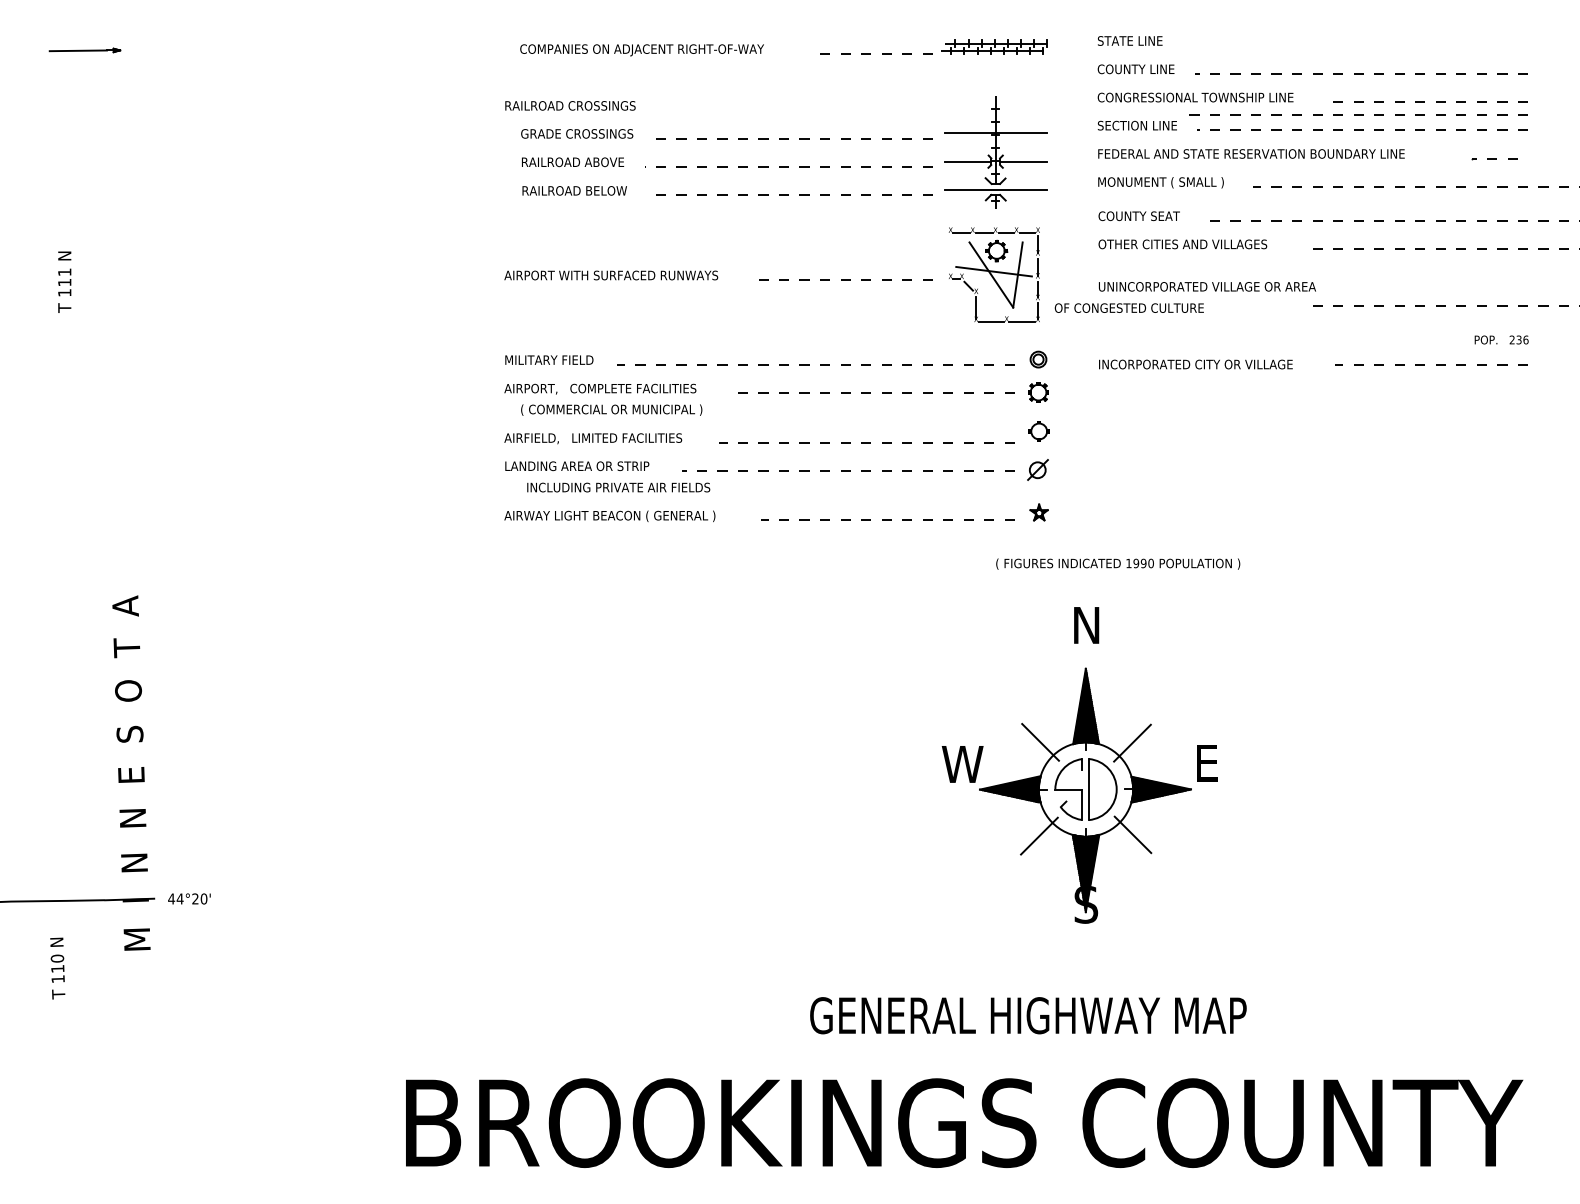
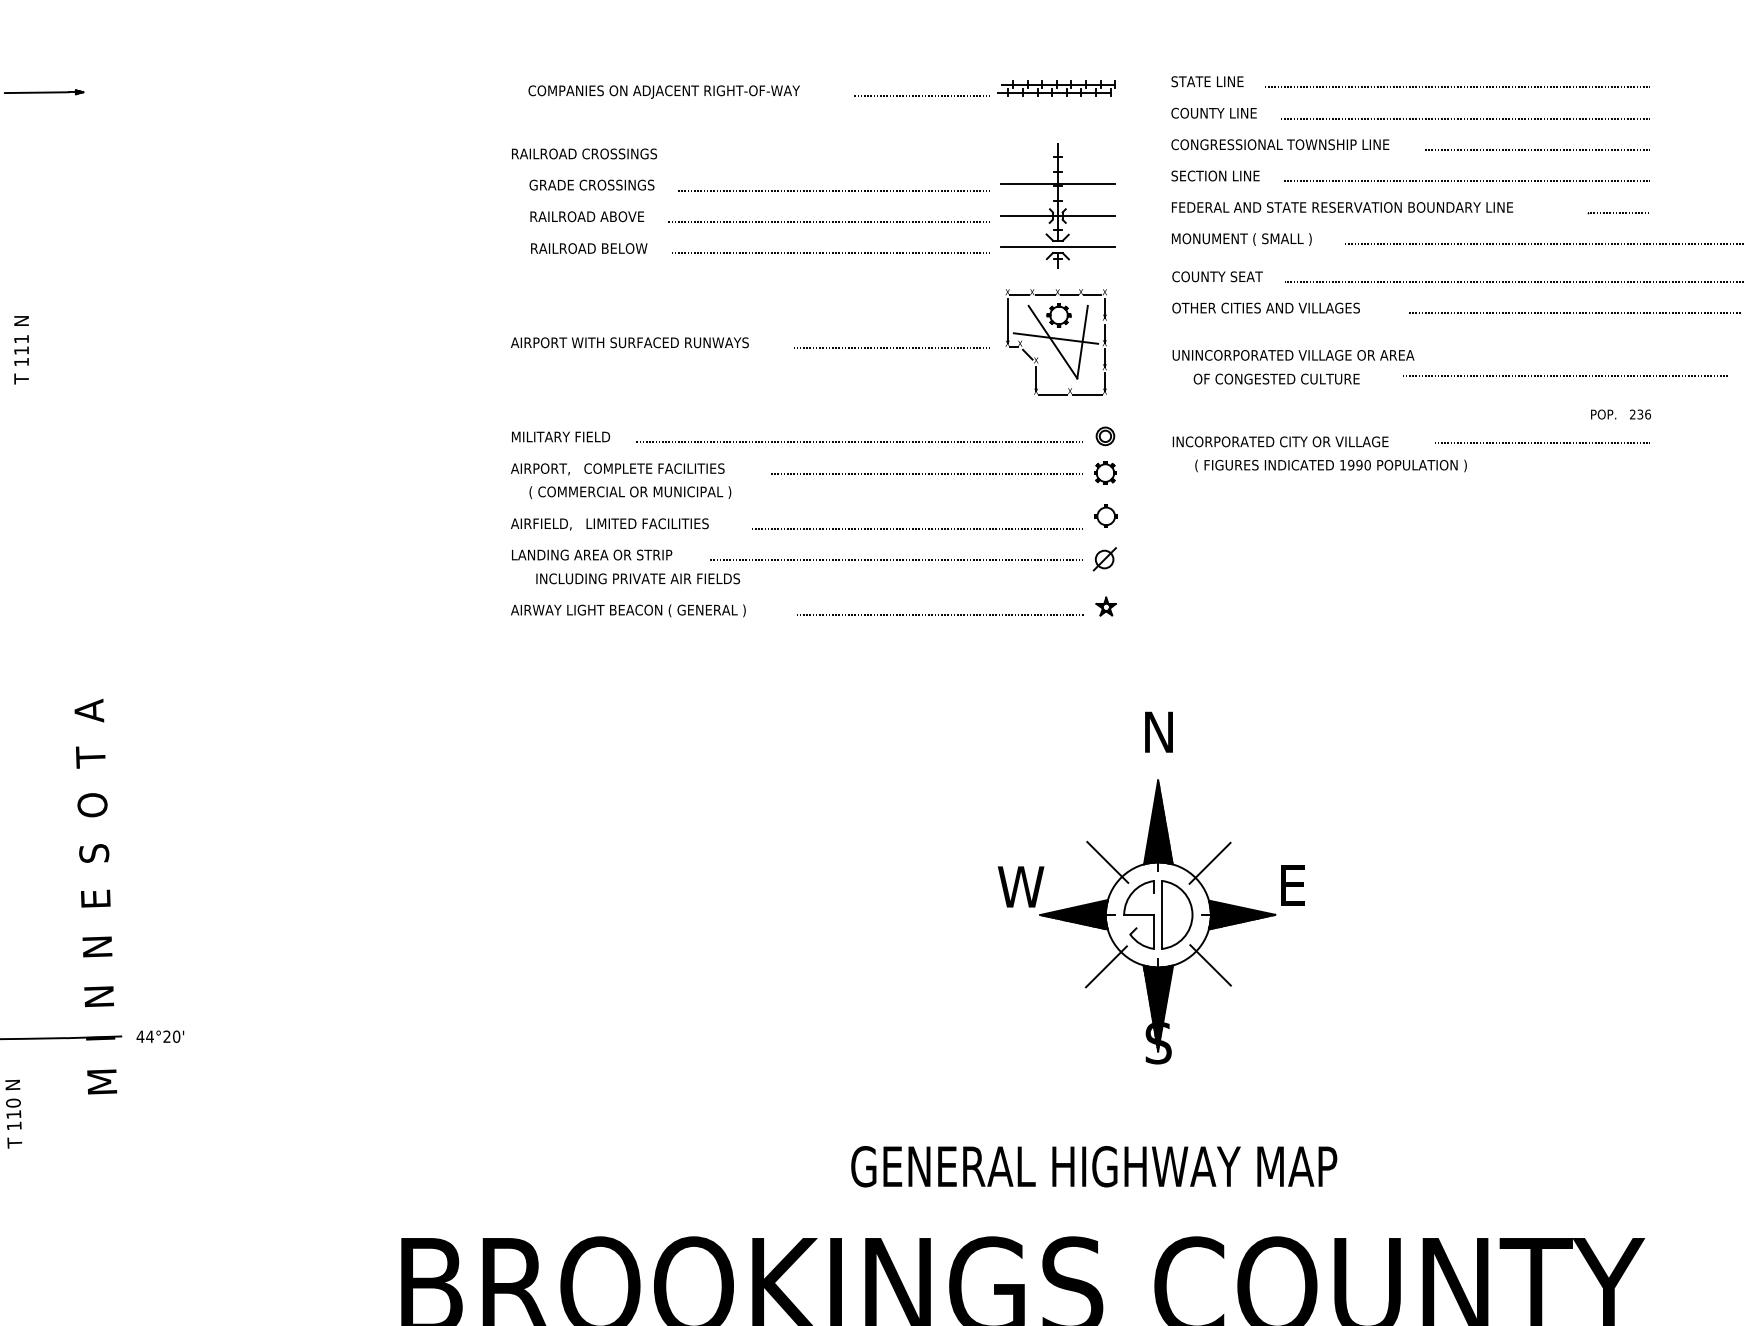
line: (1358, 114) -> (1461, 86), moved
line: (950, 255) -> (1007, 320), added
text: (1128, 307) -> (1275, 378), moved
text: (1118, 563) -> (1331, 465), moved

